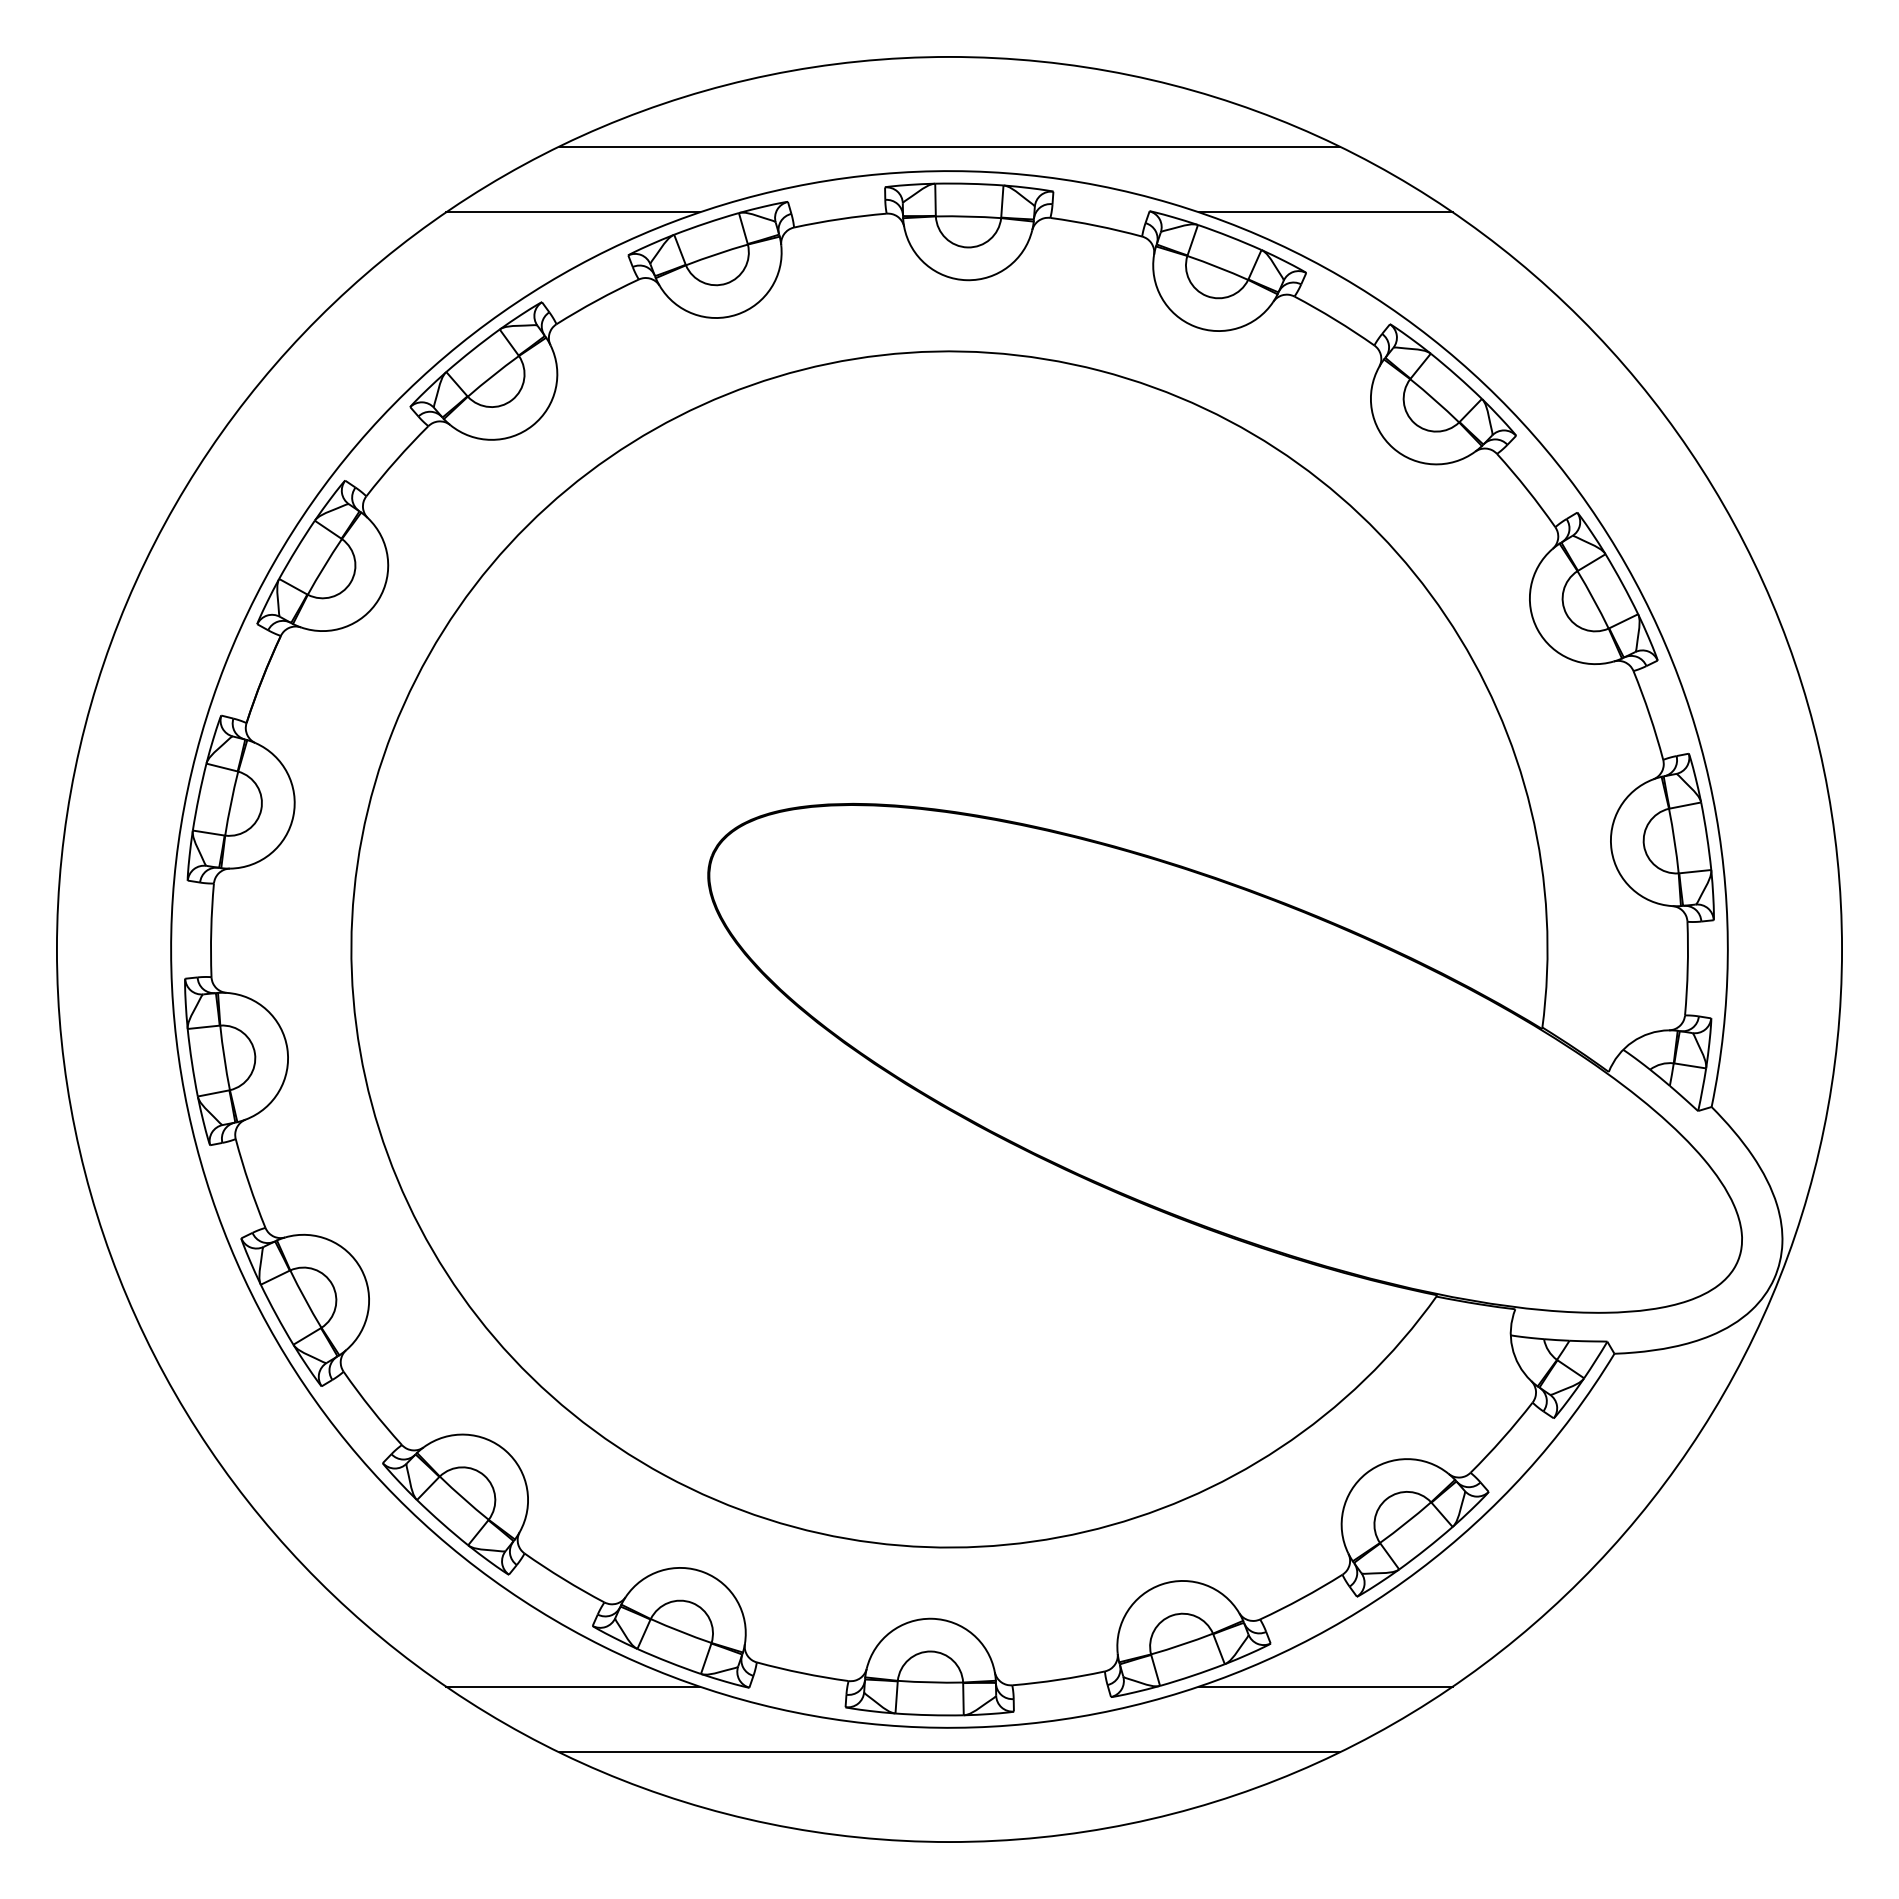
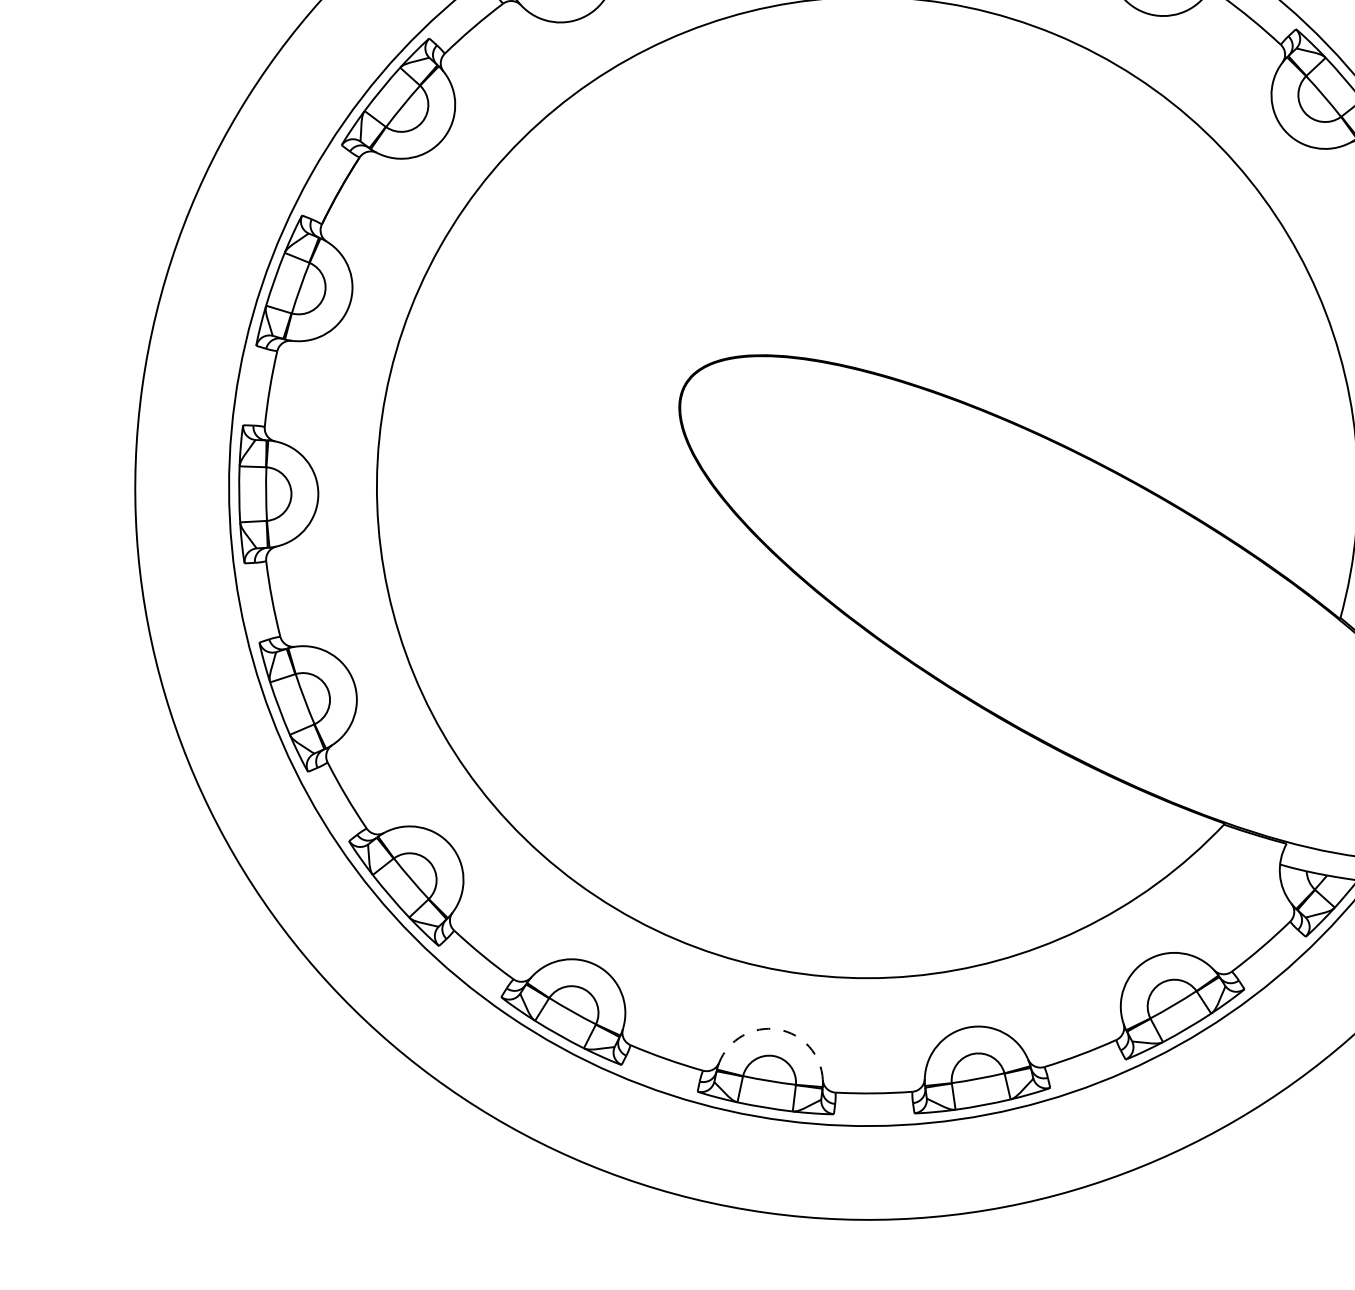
arc: (932, 1618) -> (778, 1029), solid -> dashed
line: (573, 1686) -> (478, 1044), removed
line: (1325, 1686) -> (1089, 1128), removed
line: (949, 1752) -> (776, 1140), removed

